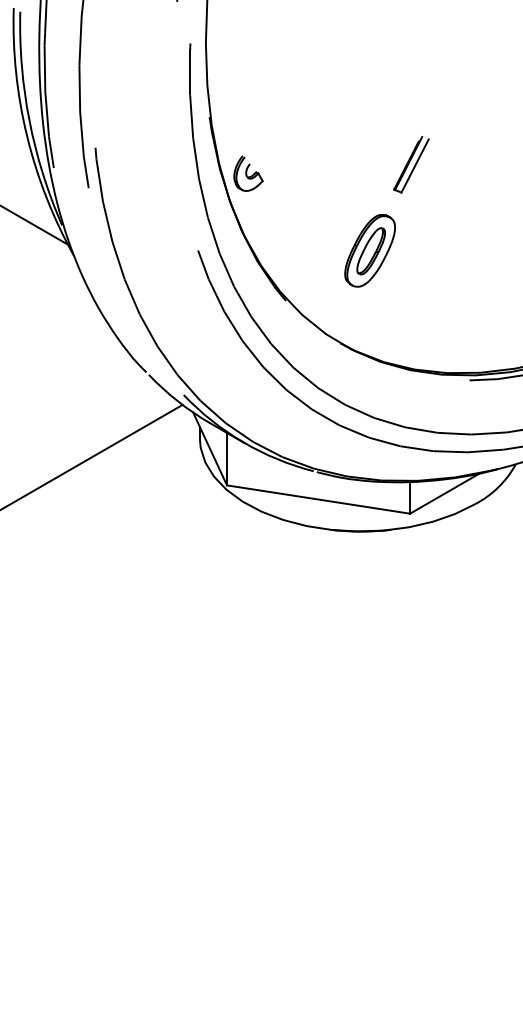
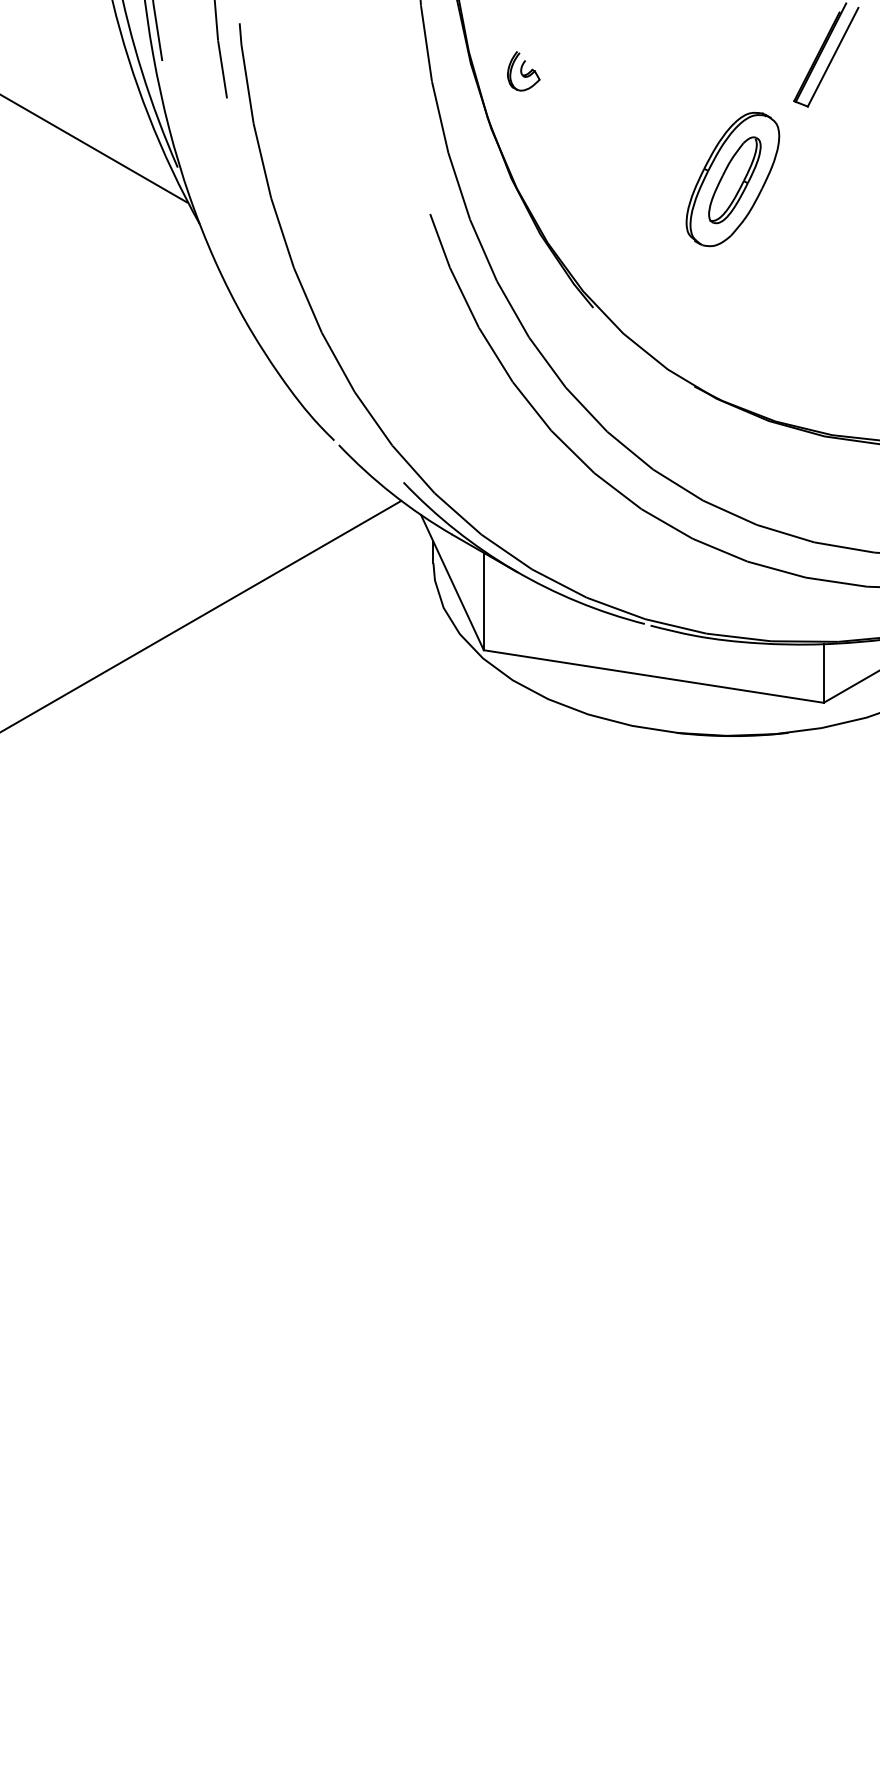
part: (248, 173) -> (523, 71), size x0.6
part: (369, 250) -> (731, 178), moved

